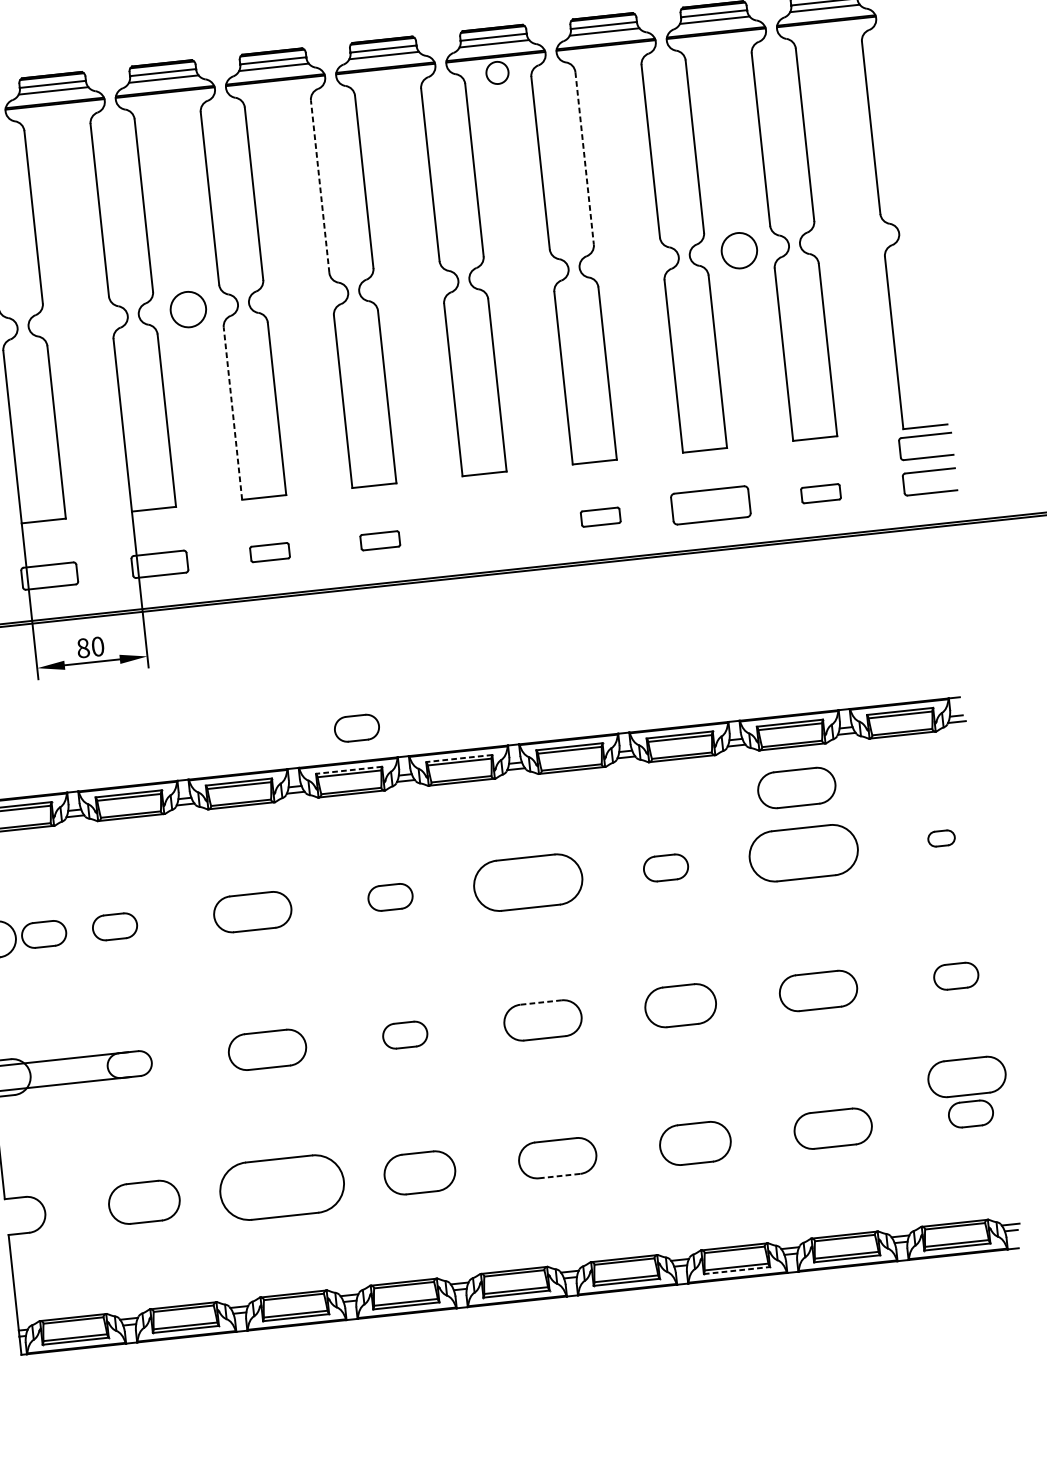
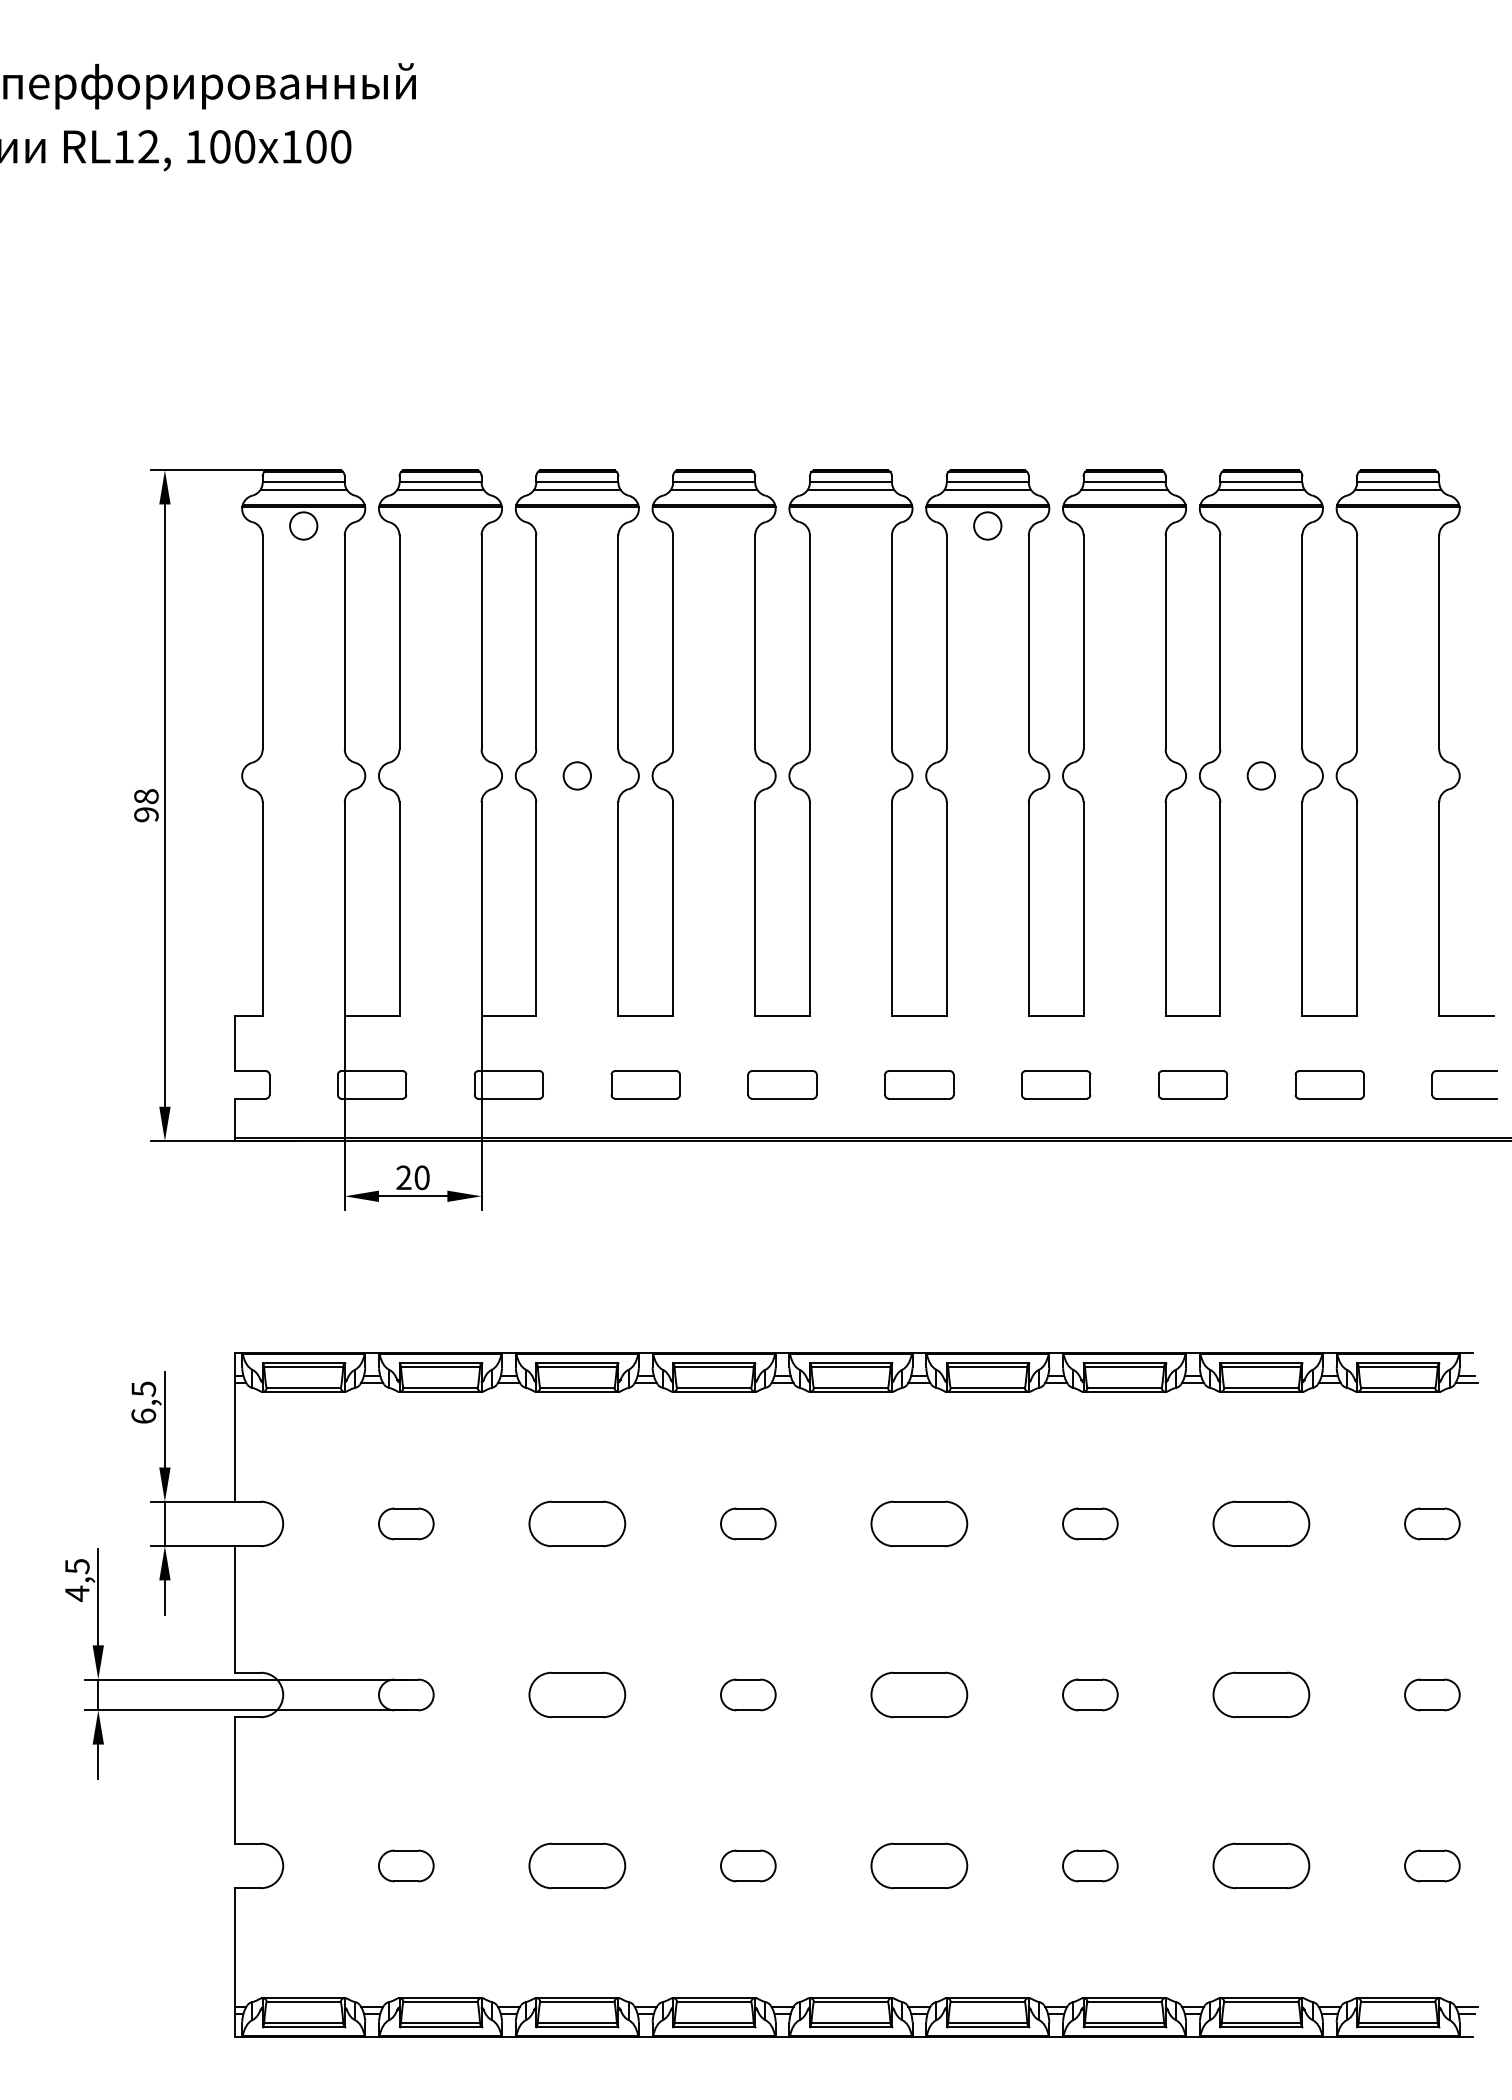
line: (584, 158) -> (1083, 642), dashed -> solid
line: (320, 185) -> (755, 641), dashed -> solid
circle: (739, 250) -> (1261, 775), size x0.62
circle: (188, 309) -> (577, 775), size x0.62
line: (232, 412) -> (618, 908), dashed -> solid
part: (924, 435) -> (1464, 1027), removed
part: (820, 493) -> (1329, 1084), size x1.43
part: (710, 505) -> (1192, 1084), size x0.71
part: (600, 516) -> (1056, 1084), size x1.43
part: (490, 528) -> (919, 1084), added
part: (380, 540) -> (782, 1084), size x1.43
part: (269, 552) -> (645, 1084), size x1.43
text: (82, 648) -> (403, 1177), 80 -> 20
part: (357, 727) -> (729, 1311), removed
line: (458, 758) -> (850, 1362), dashed -> solid
line: (348, 770) -> (713, 1362), dashed -> solid
part: (796, 787) -> (1261, 1442), removed
part: (941, 838) -> (1432, 1523), size x1.67
part: (803, 852) -> (1261, 1523), size x0.71
part: (528, 882) -> (919, 1523), size x0.71
part: (44, 934) -> (318, 1523), removed
line: (541, 1002) -> (919, 1672), dashed -> solid
part: (680, 1005) -> (1090, 1694), size x0.62
part: (967, 1076) -> (1432, 1819), removed
part: (695, 1143) -> (1090, 1865), size x0.62
part: (420, 1172) -> (748, 1865), size x0.62
line: (559, 1176) -> (919, 1888), dashed -> solid
part: (282, 1187) -> (577, 1865), size x0.62
part: (144, 1201) -> (406, 1865), size x0.62
line: (737, 1270) -> (1125, 2027), dashed -> solid

